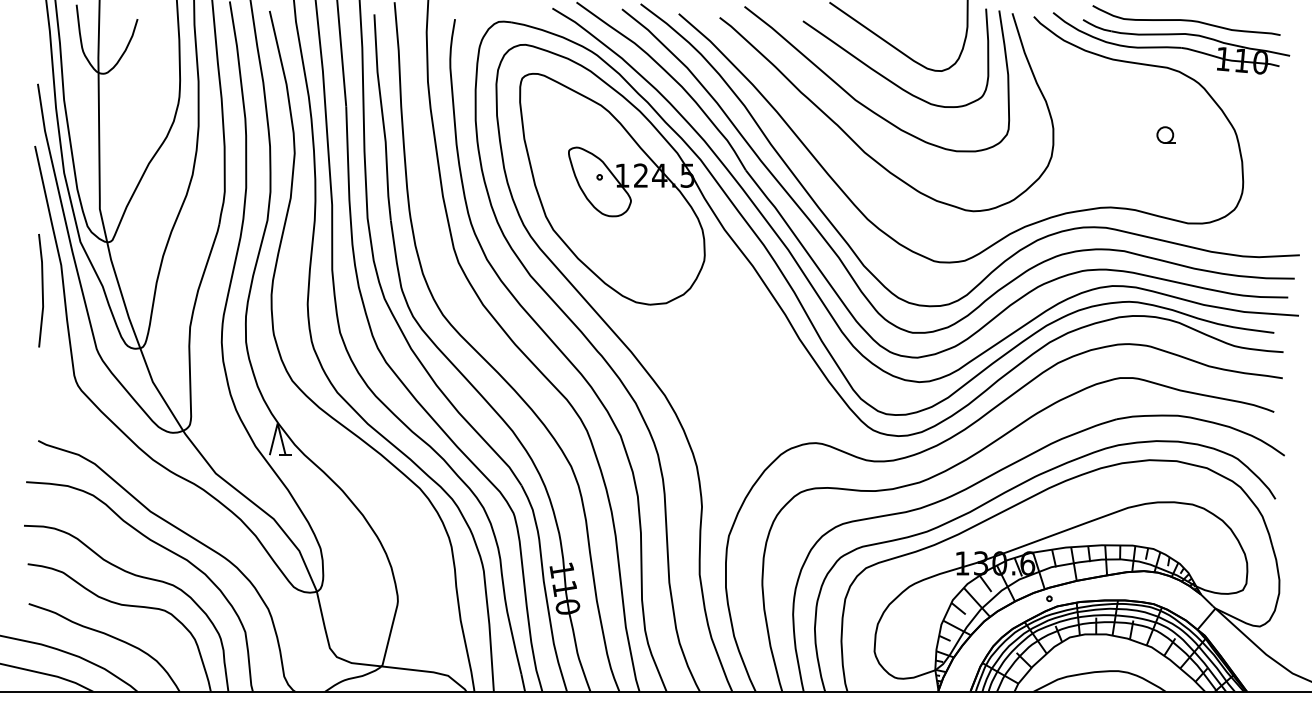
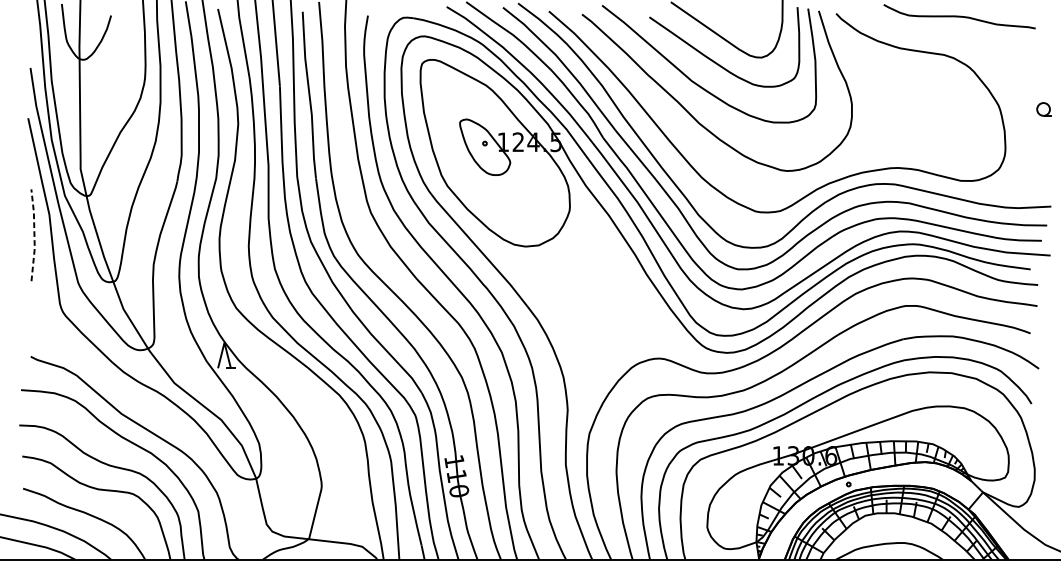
part: (1171, 43) -> (947, 35), removed
part: (1165, 134) -> (1043, 108), moved
line: (42, 290) -> (34, 235), solid -> dashed

